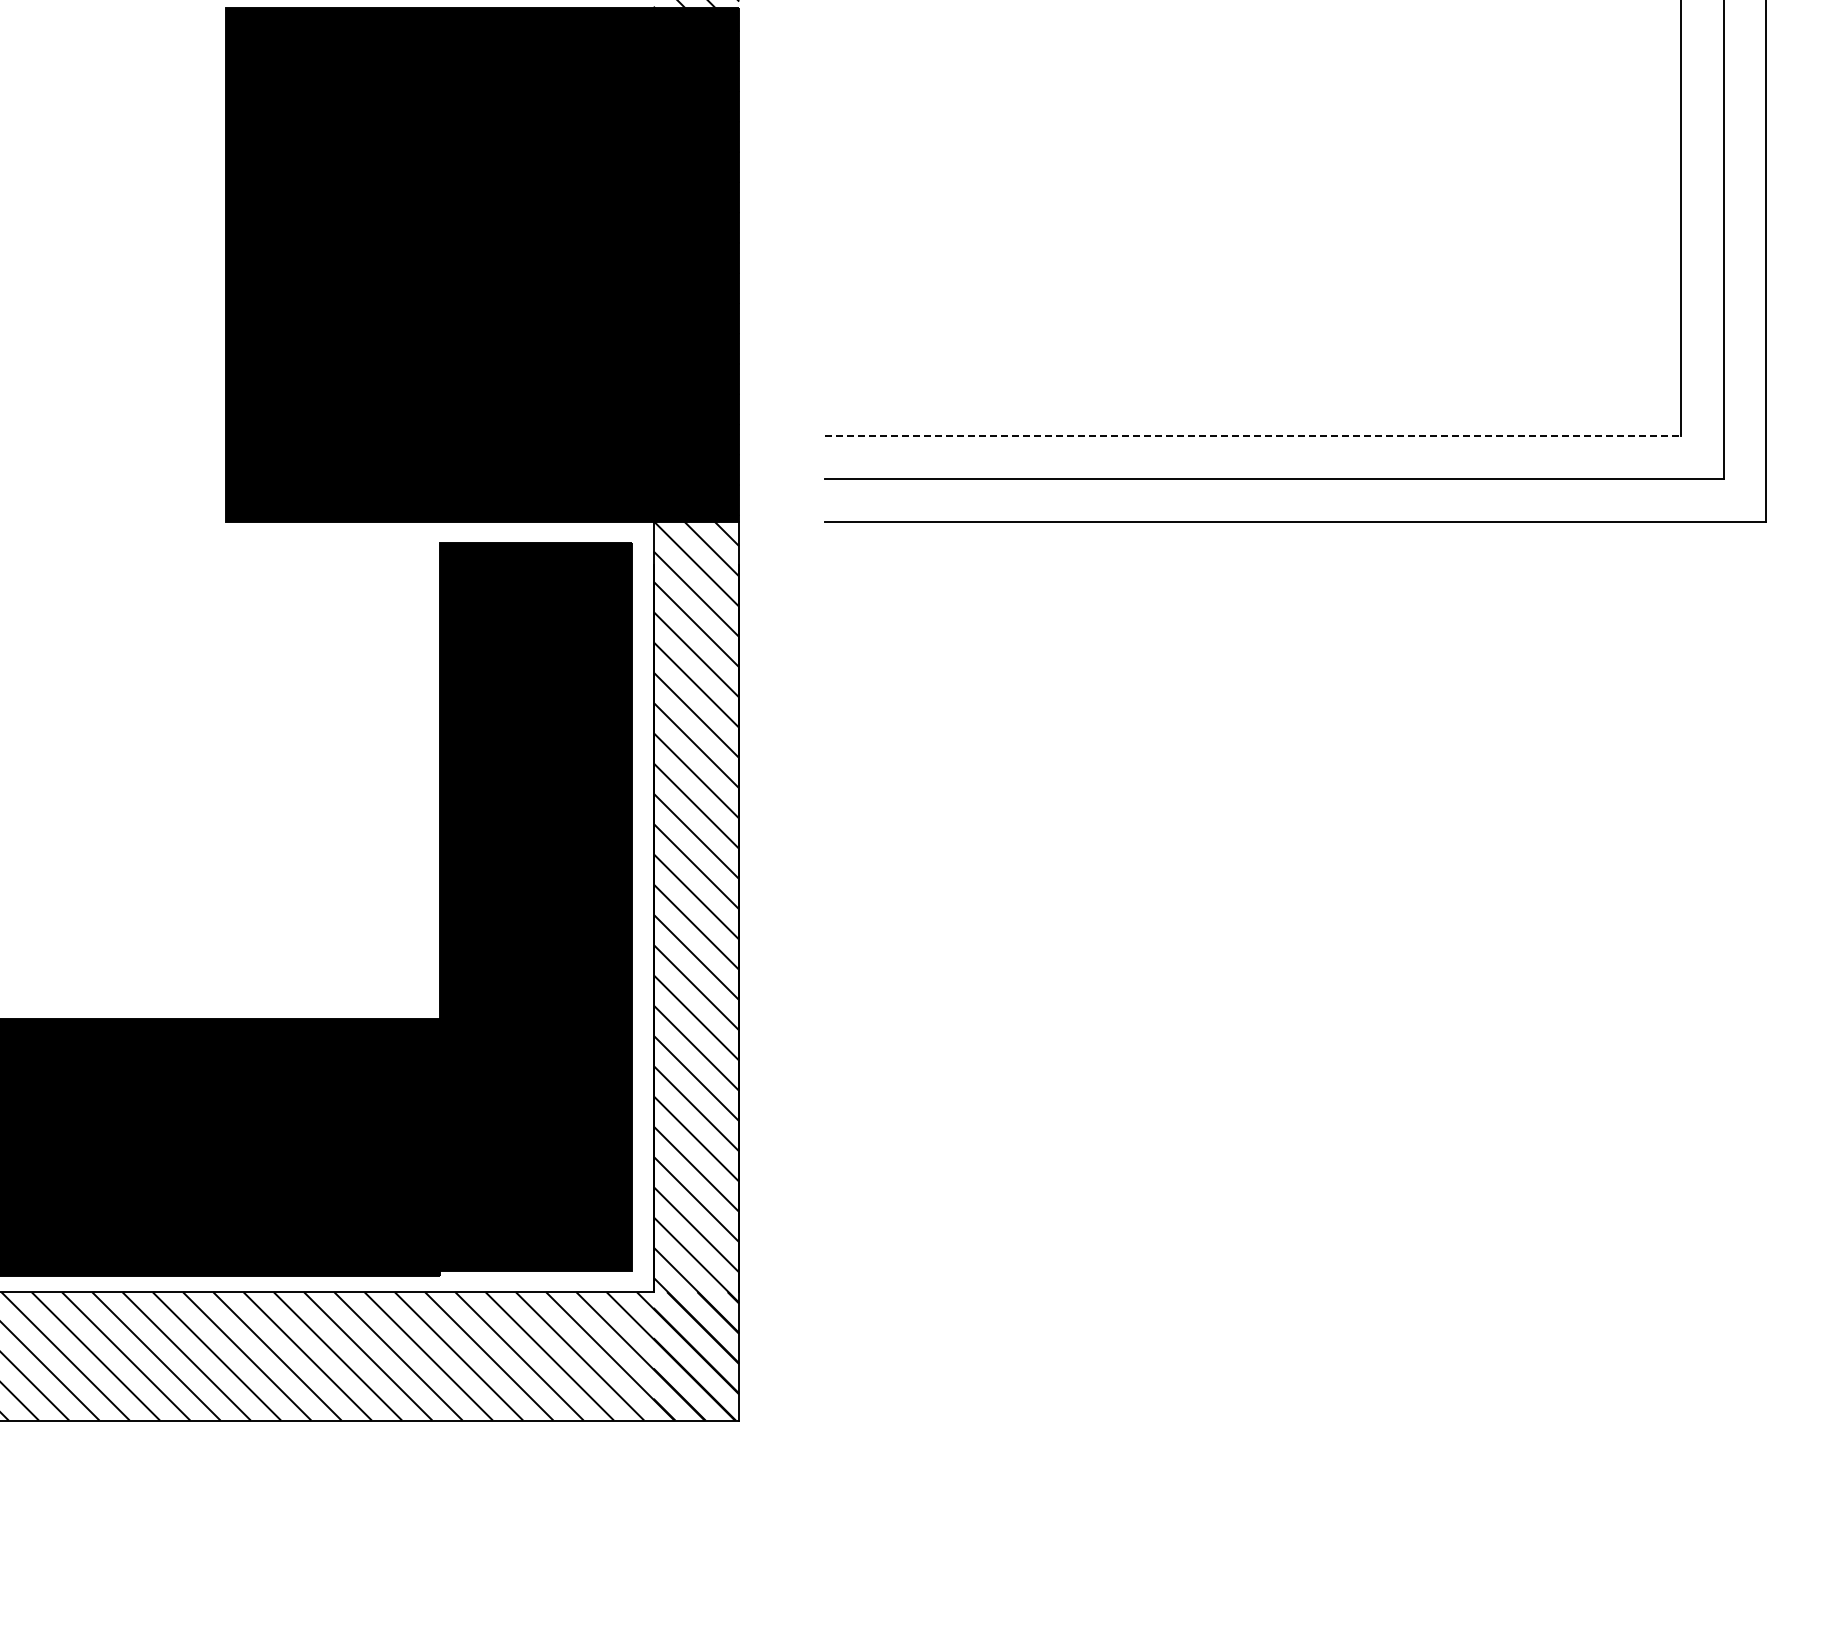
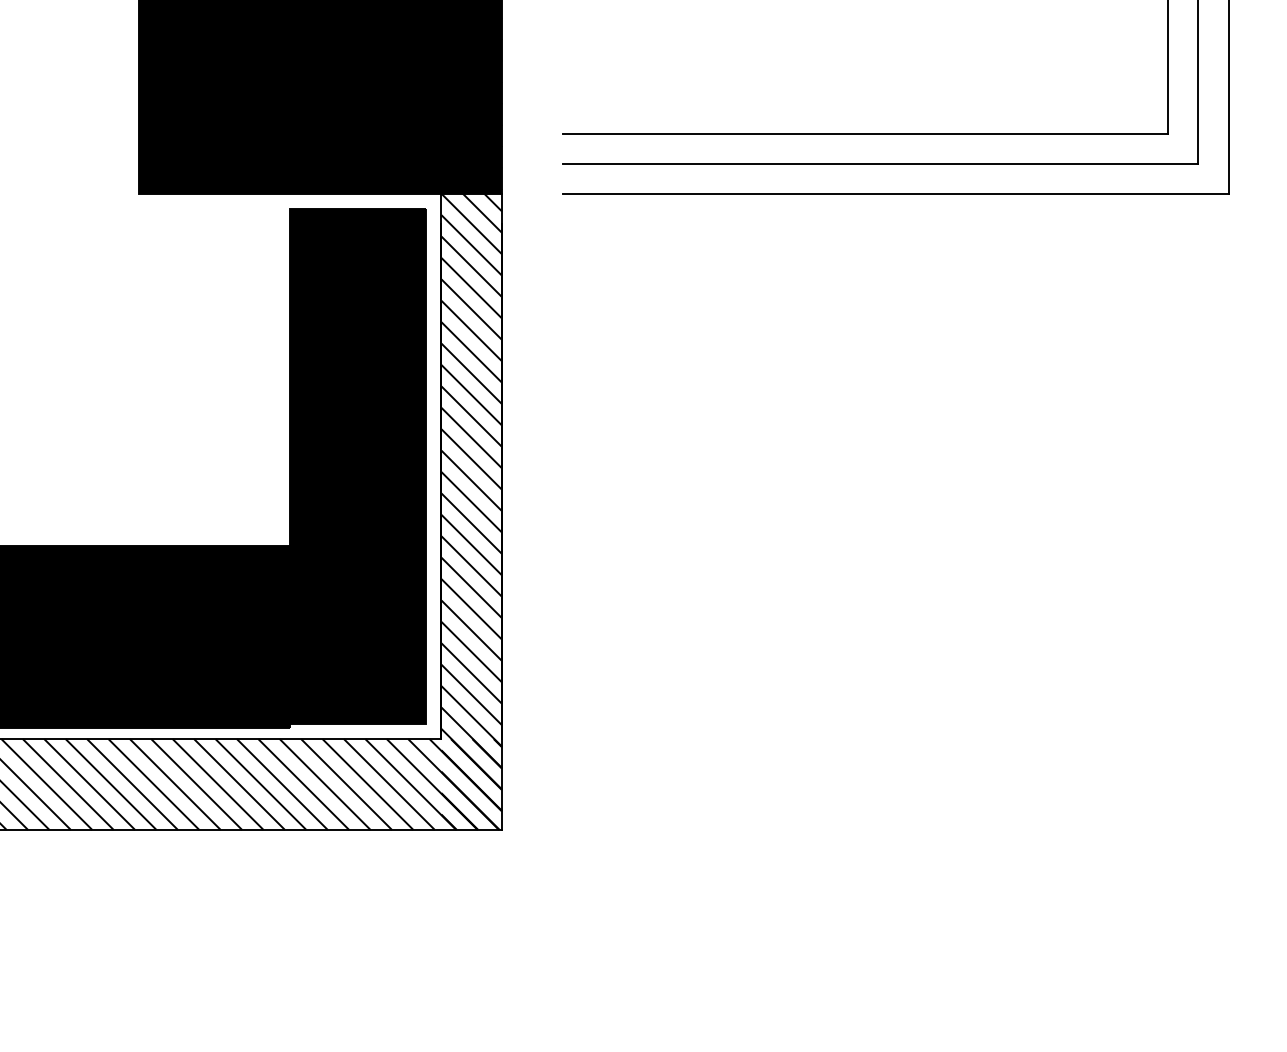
line: (1252, 436) -> (865, 133), dashed -> solid

